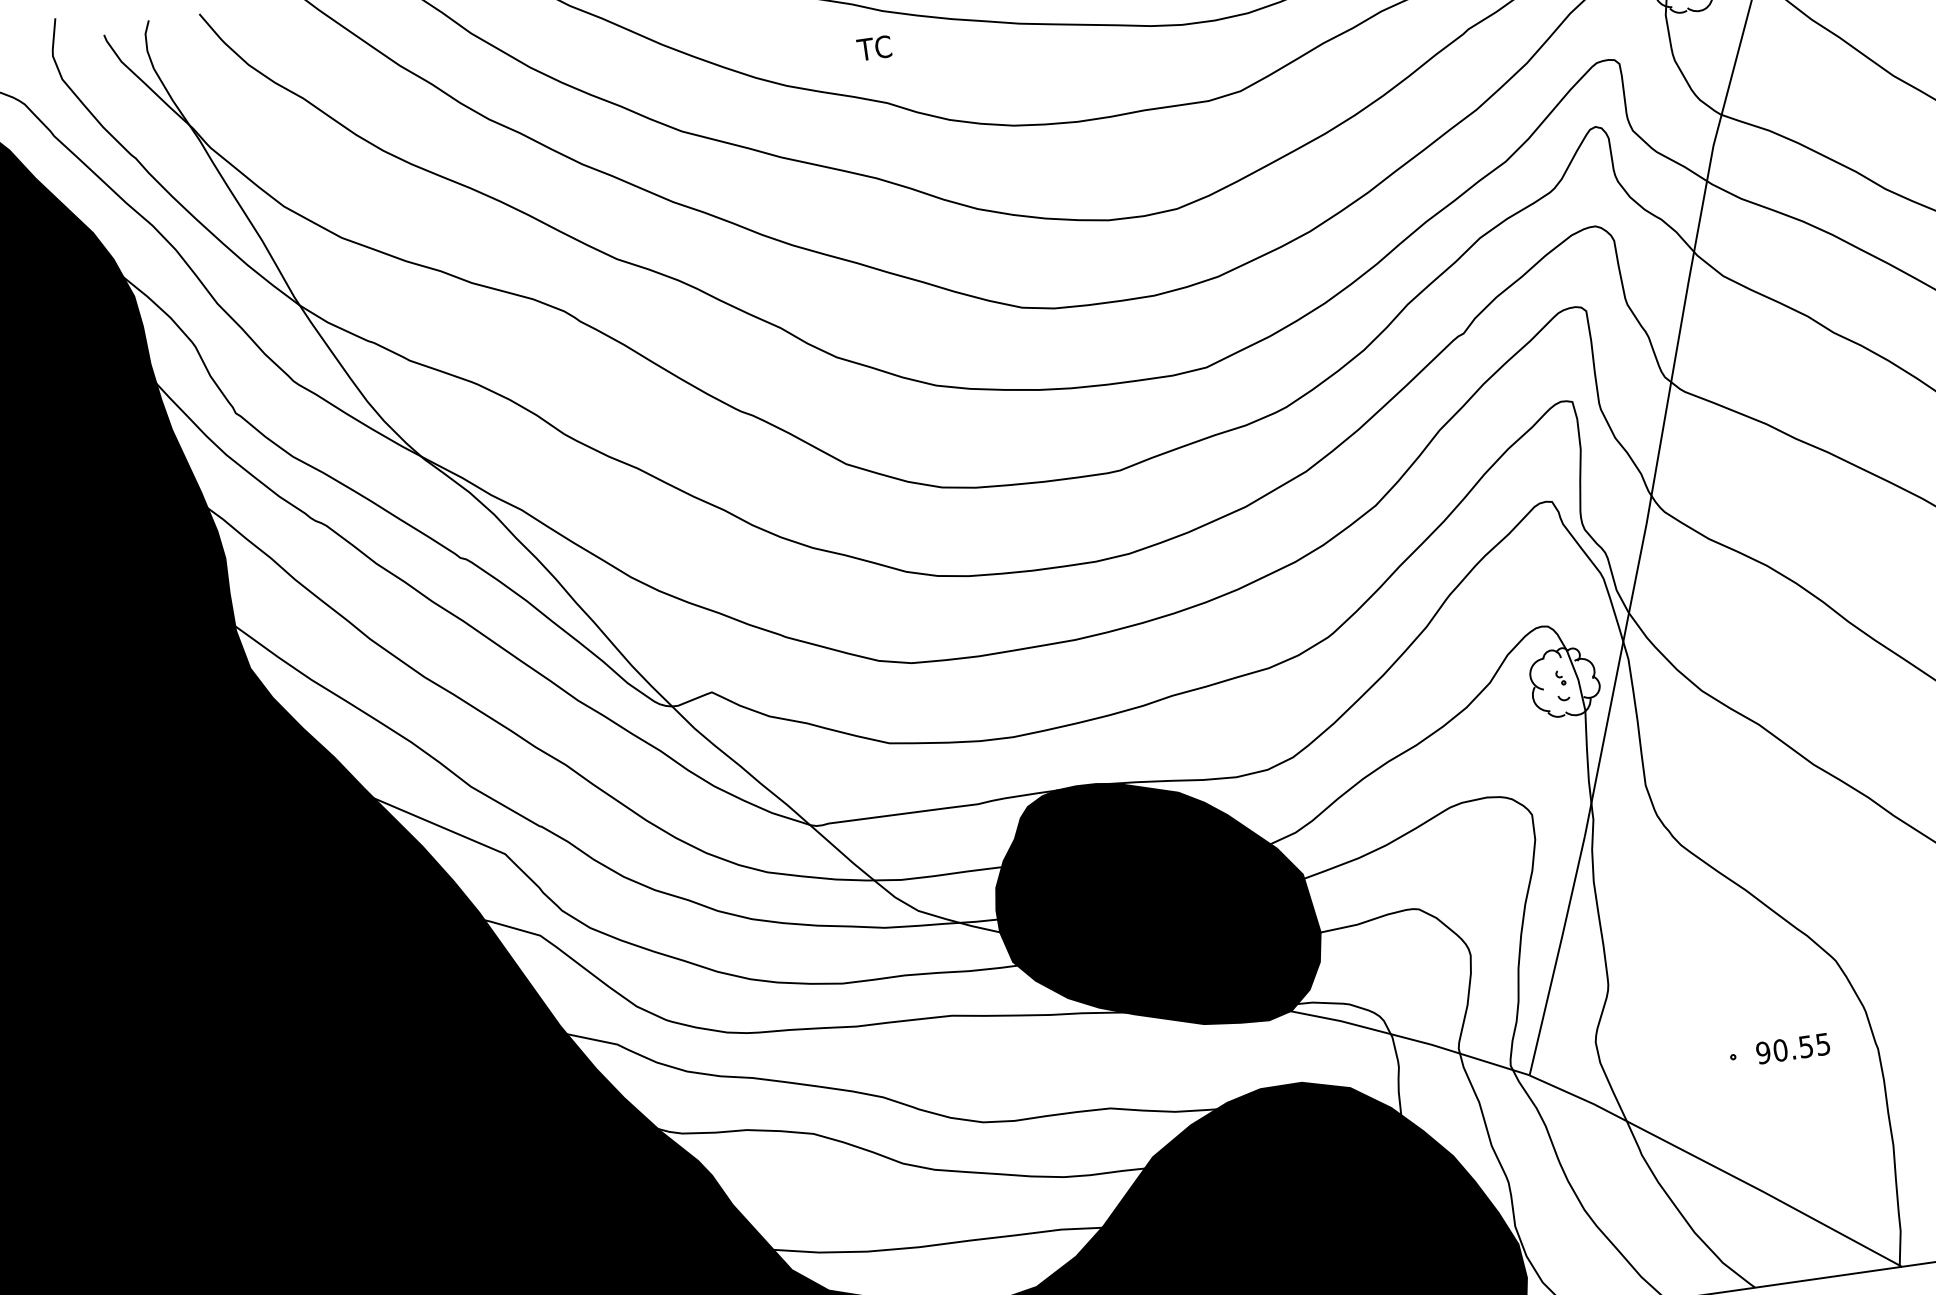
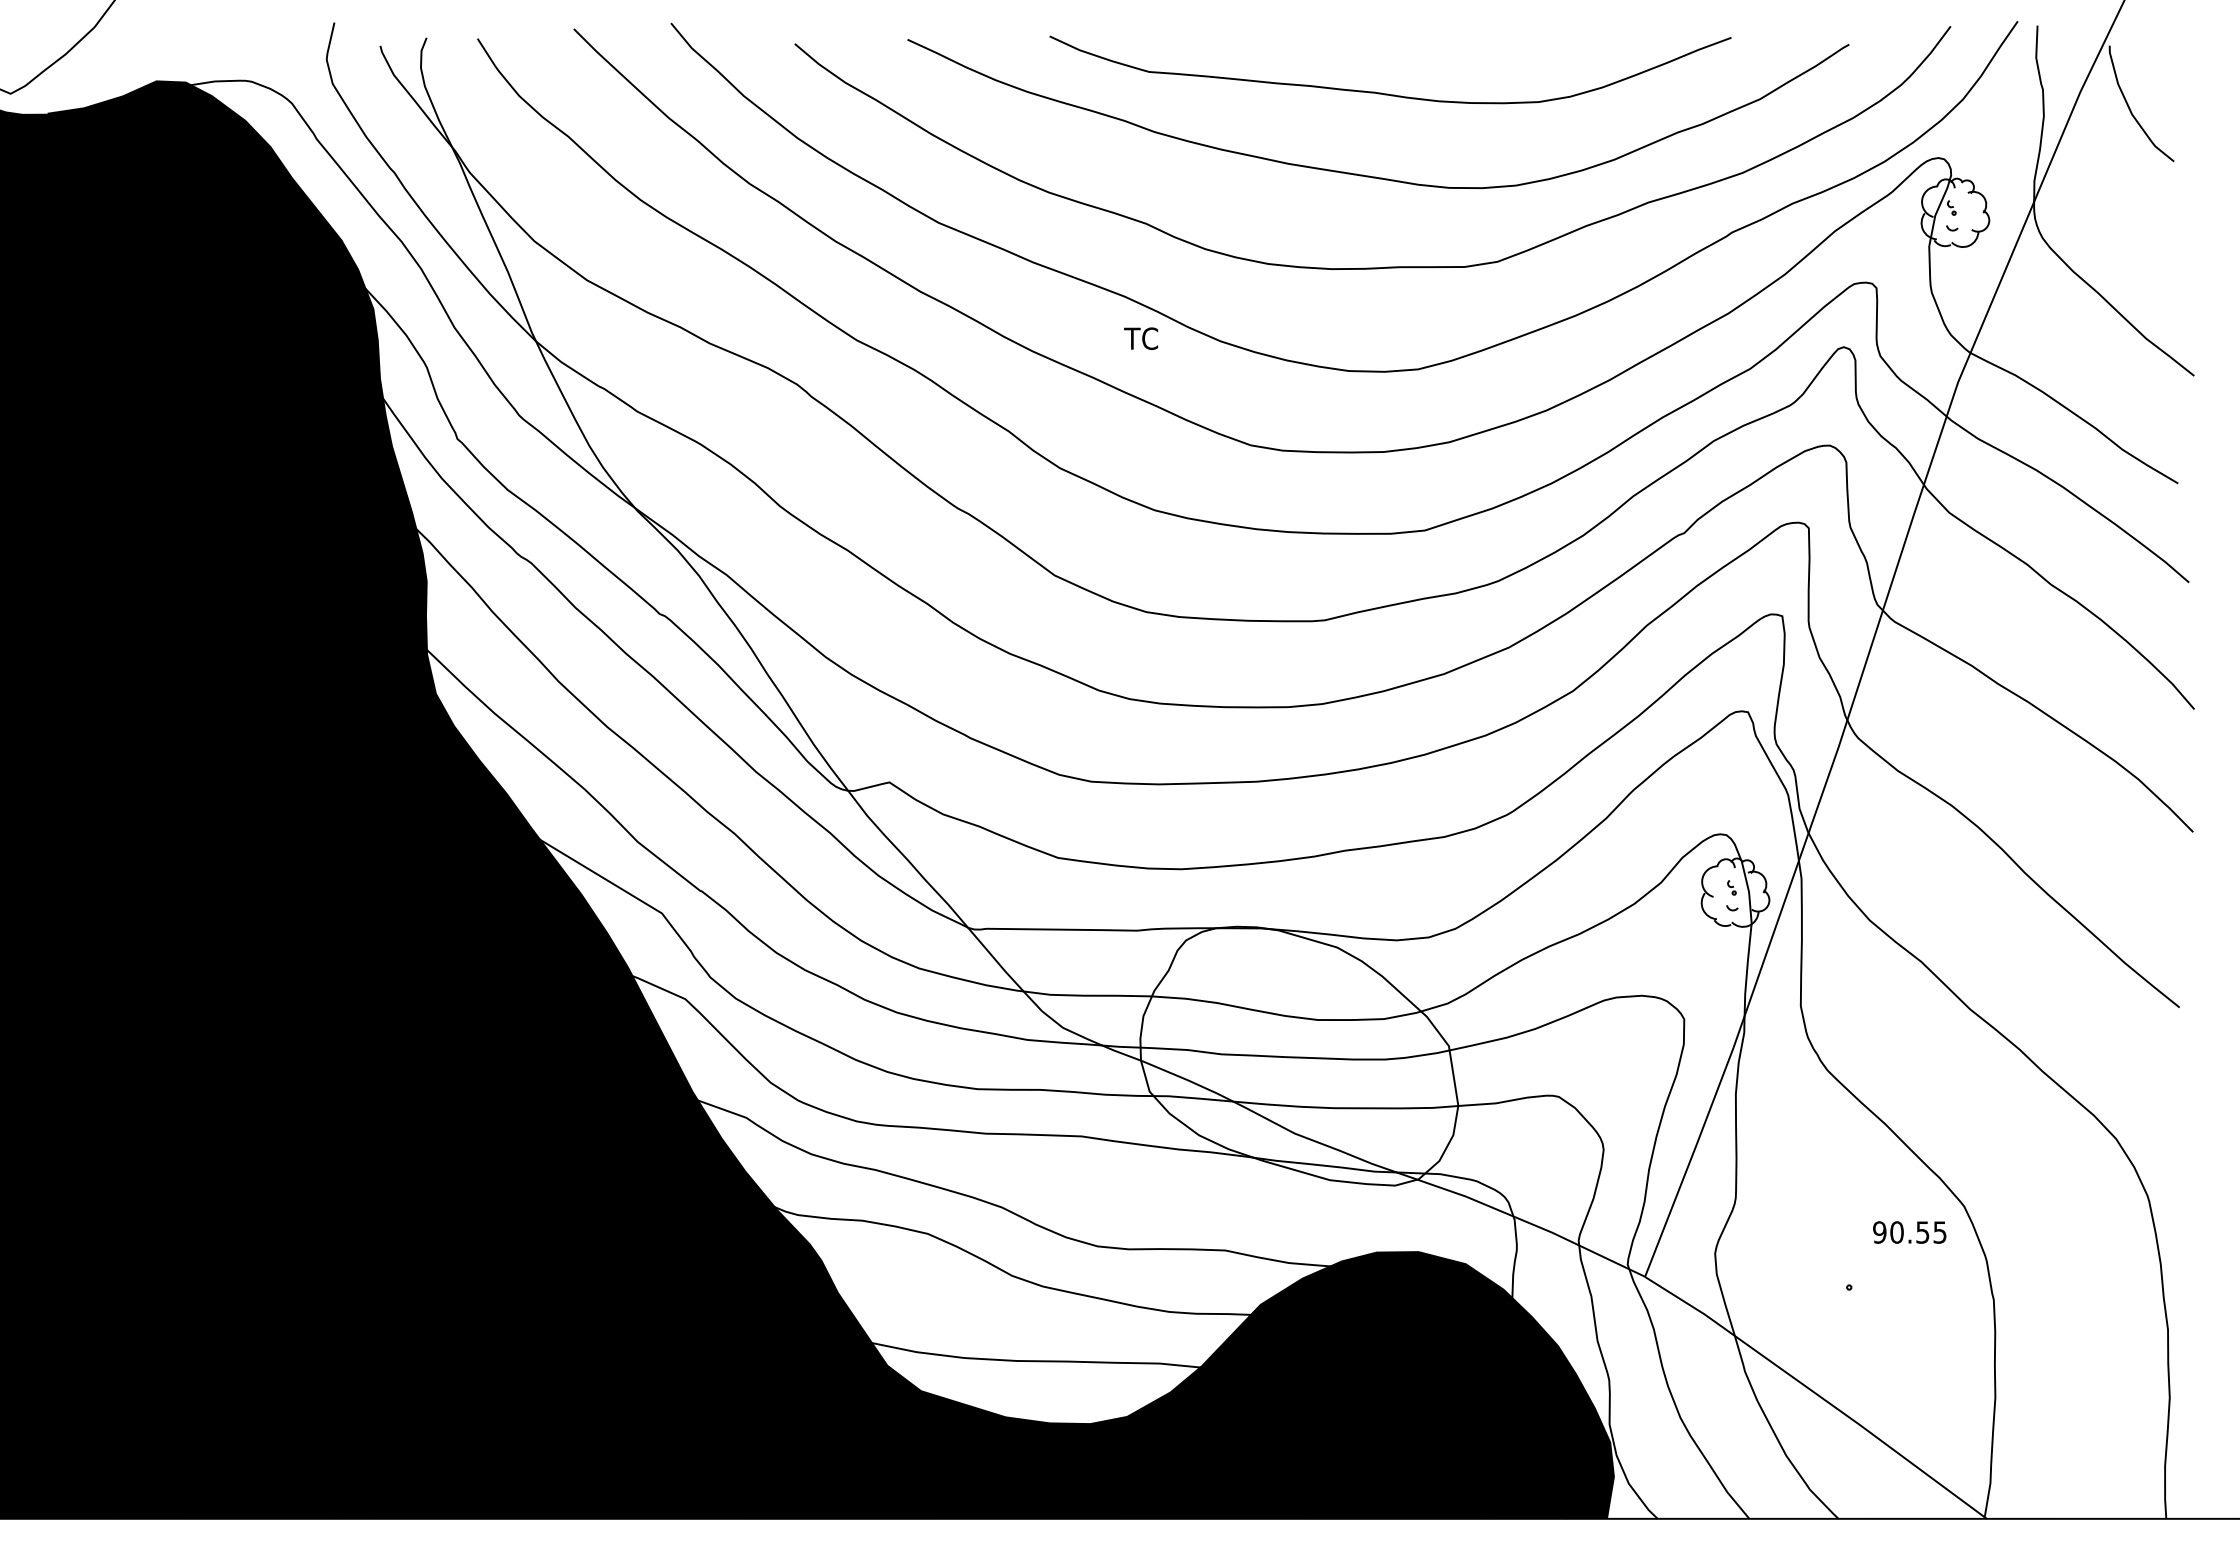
text: (873, 48) -> (1140, 338), moved
fill: (1156, 904) -> (1299, 1055), removed
text: (1792, 1048) -> (1909, 1232), moved

